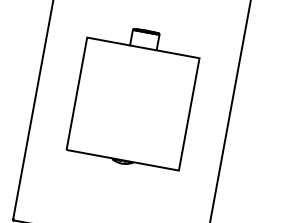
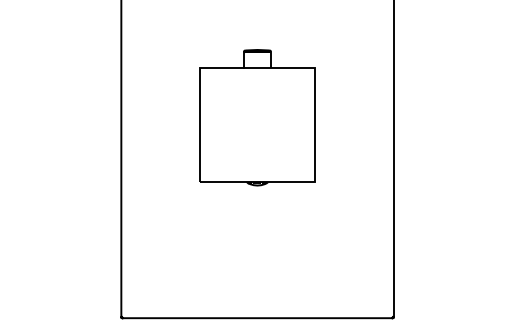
part: (134, 97) -> (257, 117), size x0.71

